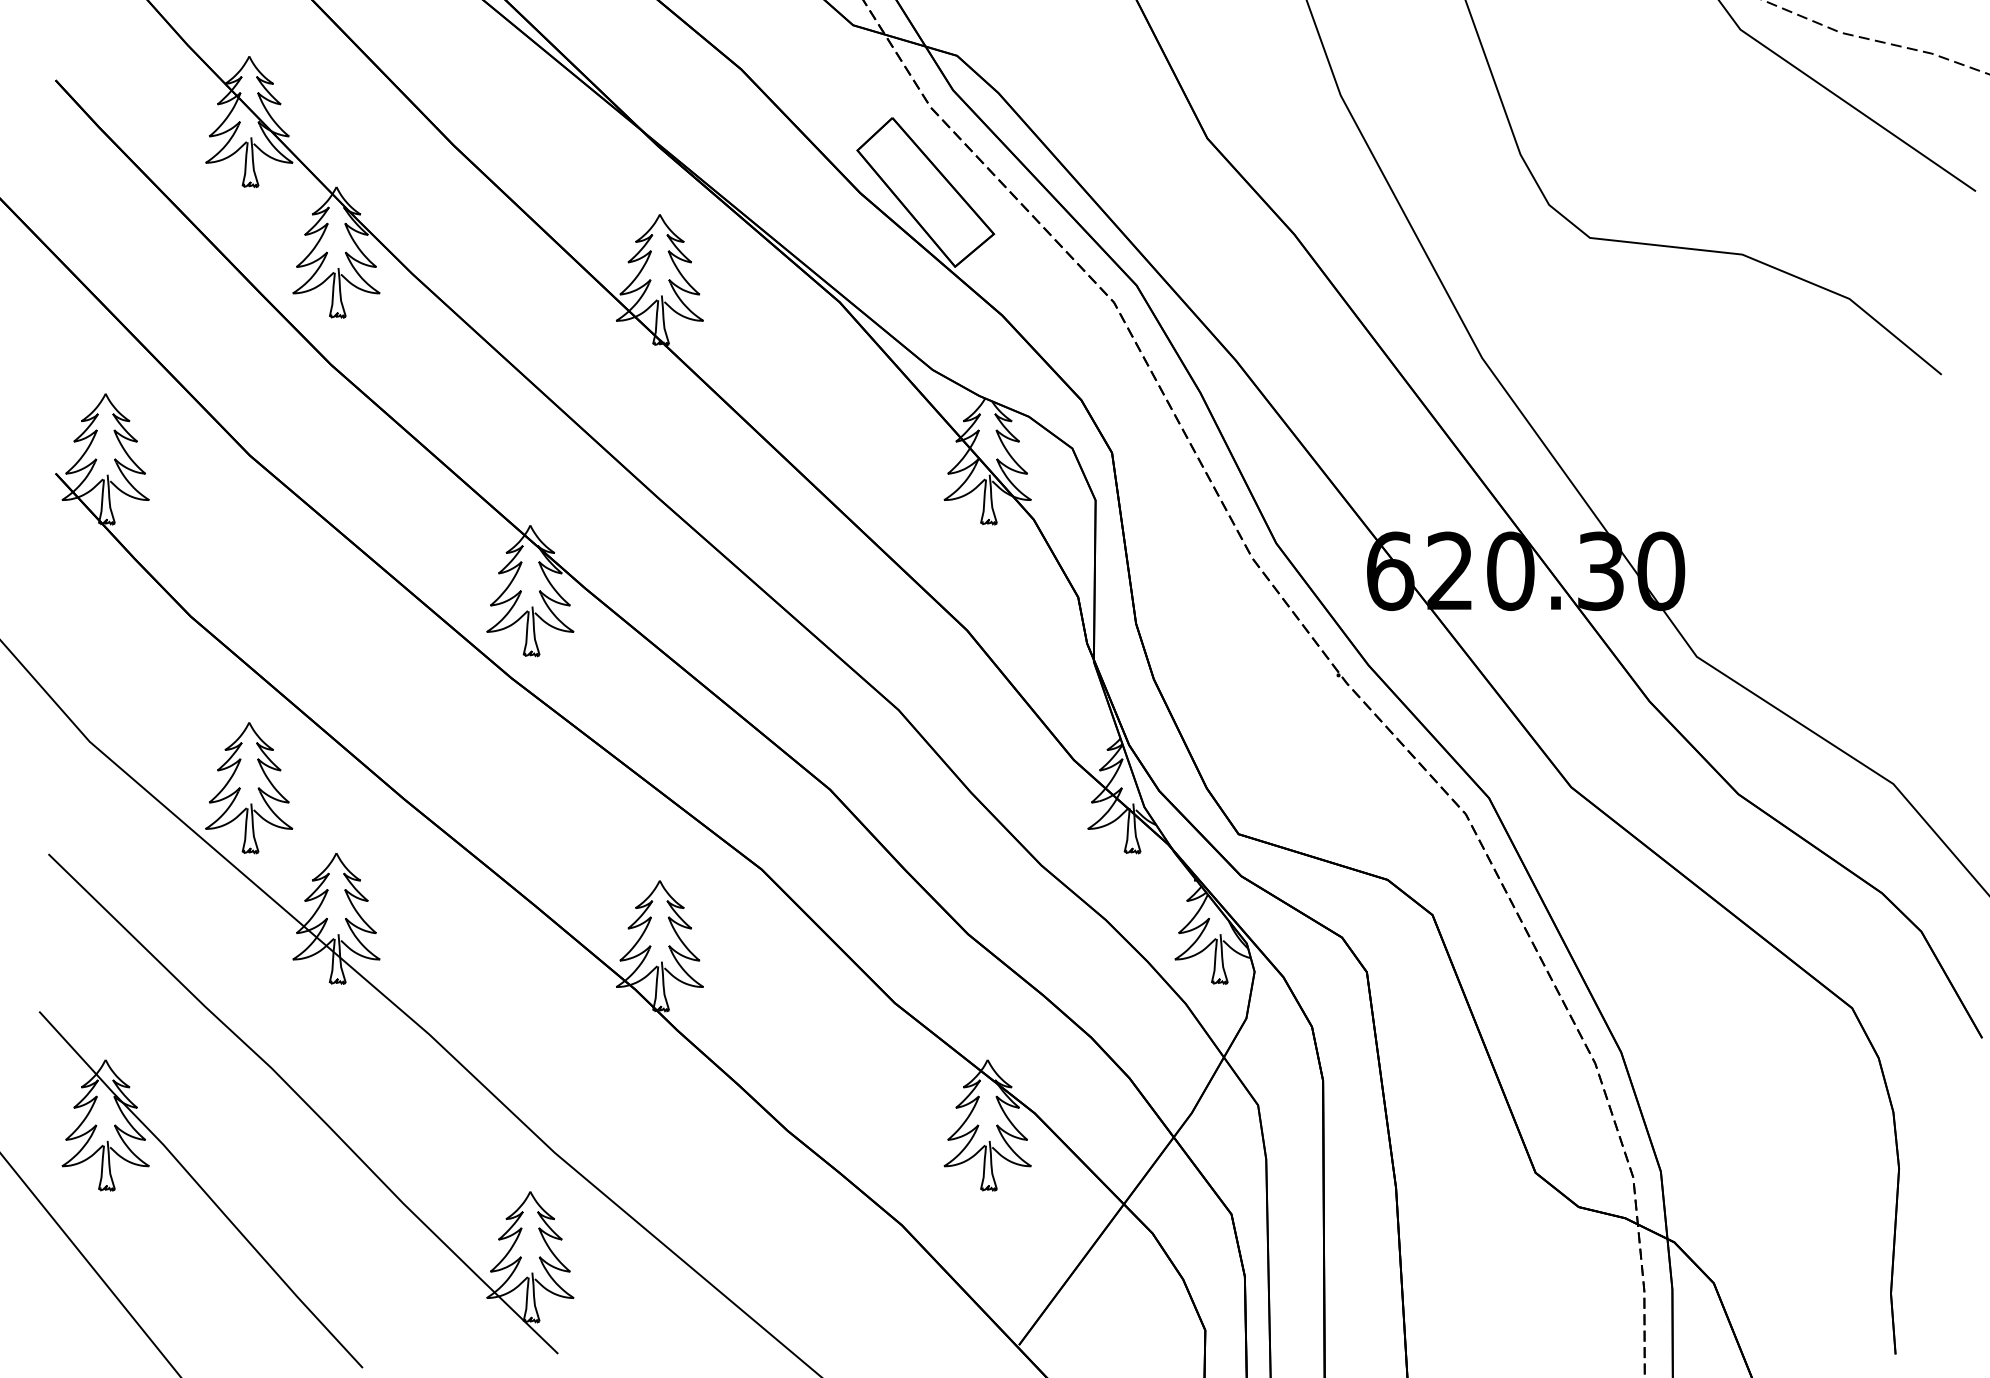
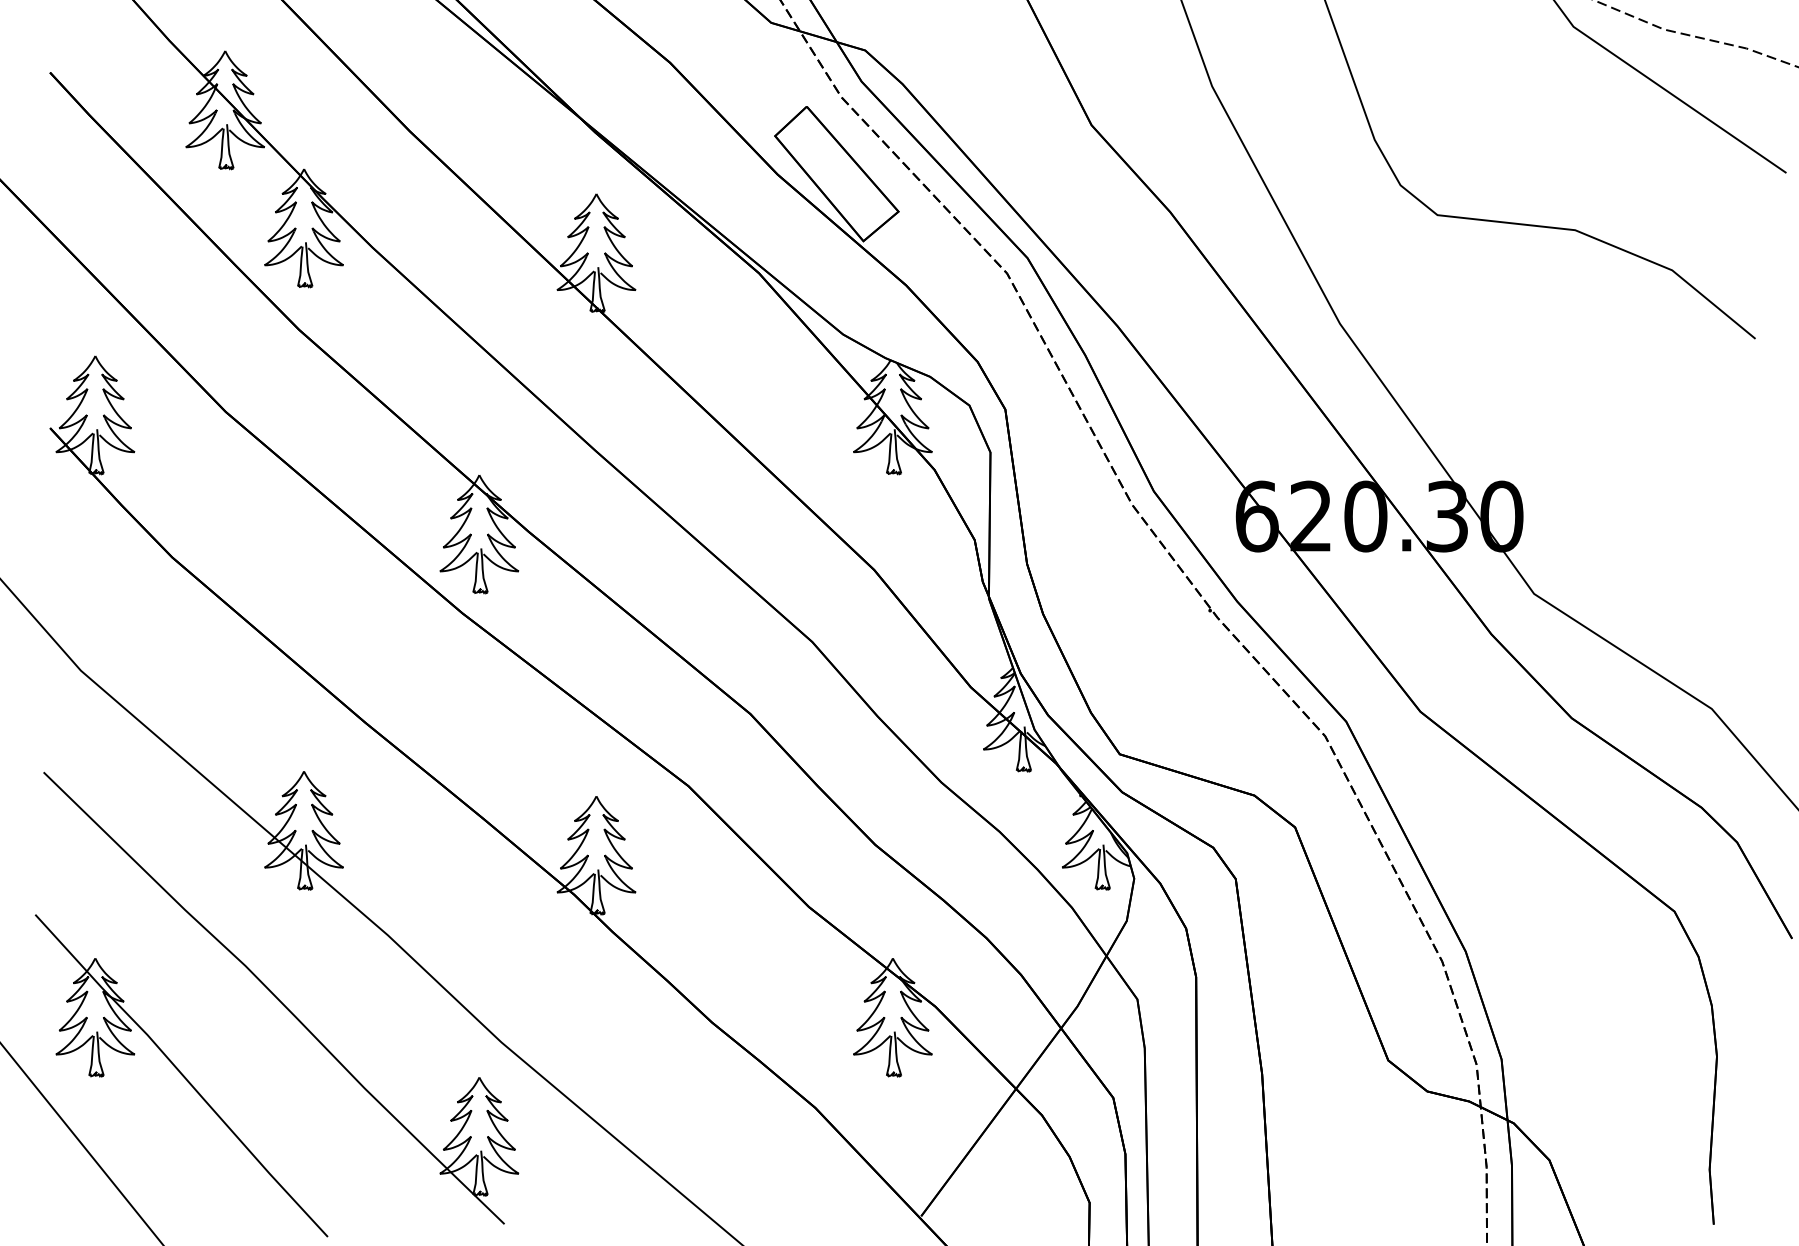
part: (249, 788) -> (225, 712), removed

